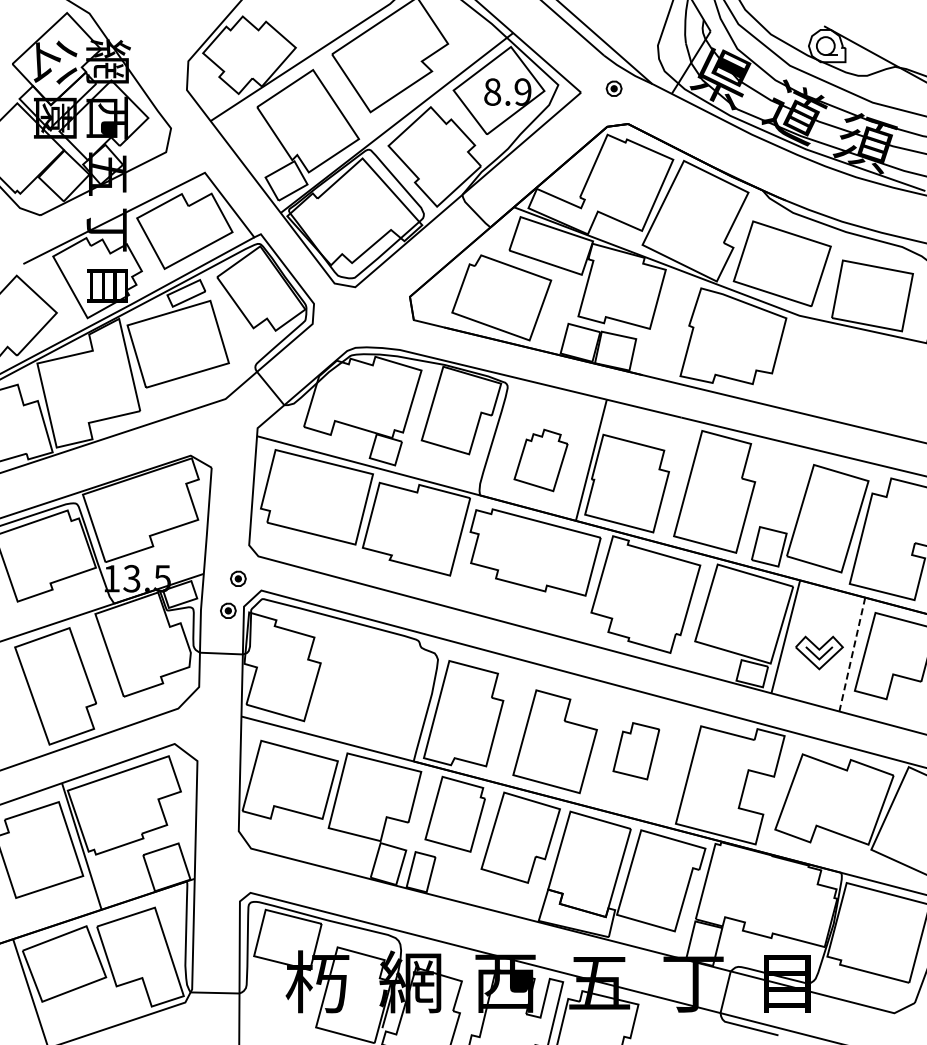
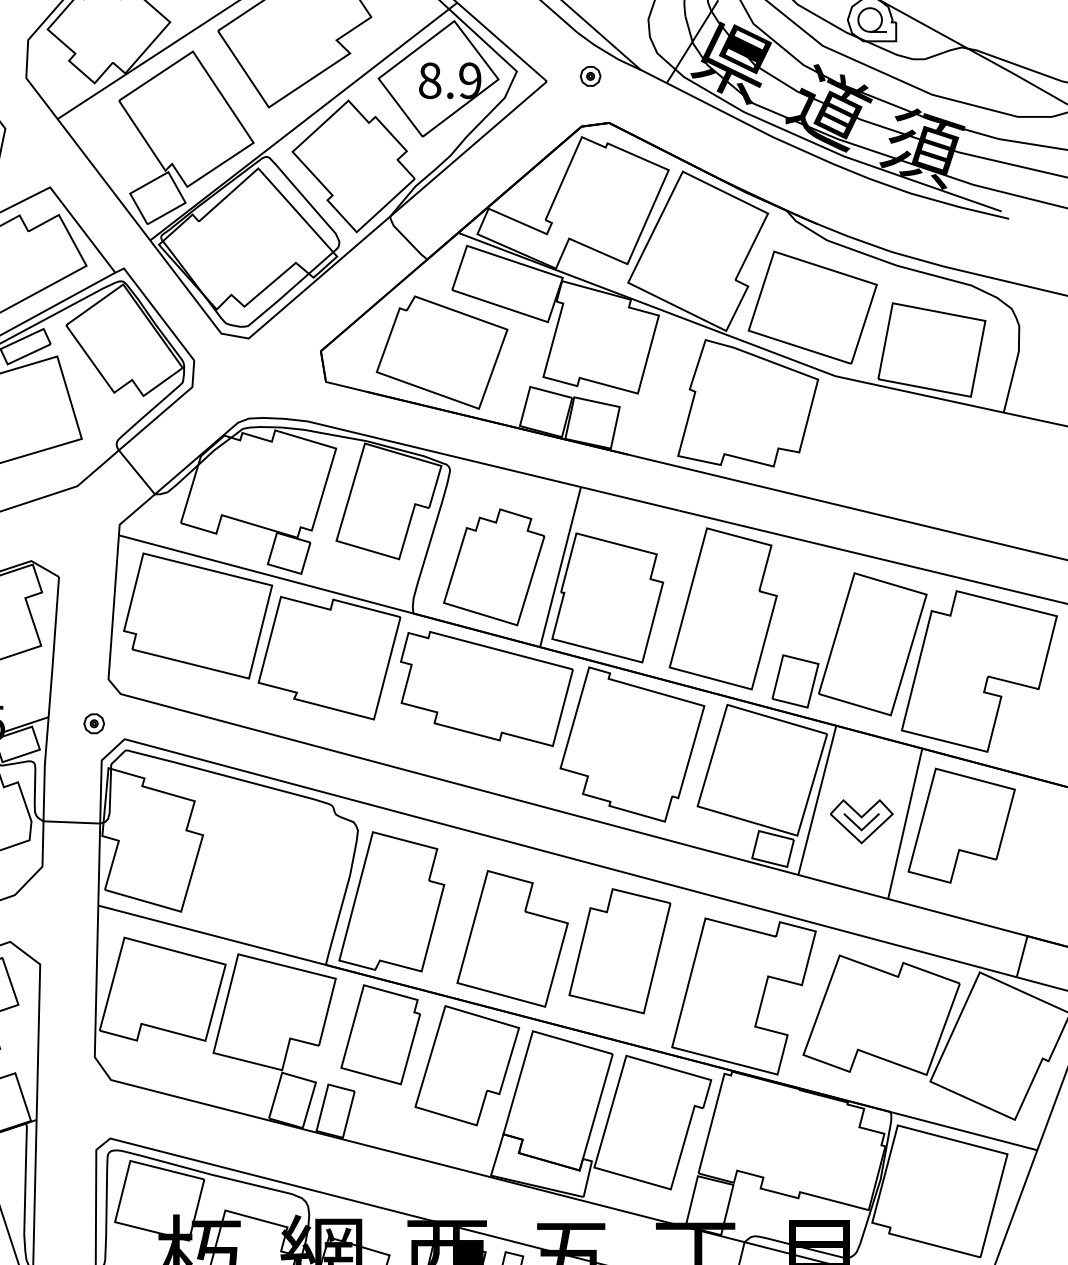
part: (540, 460) -> (493, 567), size x1.43
part: (228, 610) -> (81, 765), removed
line: (852, 655) -> (905, 824), dashed -> solid
part: (636, 751) -> (620, 951), size x1.67

